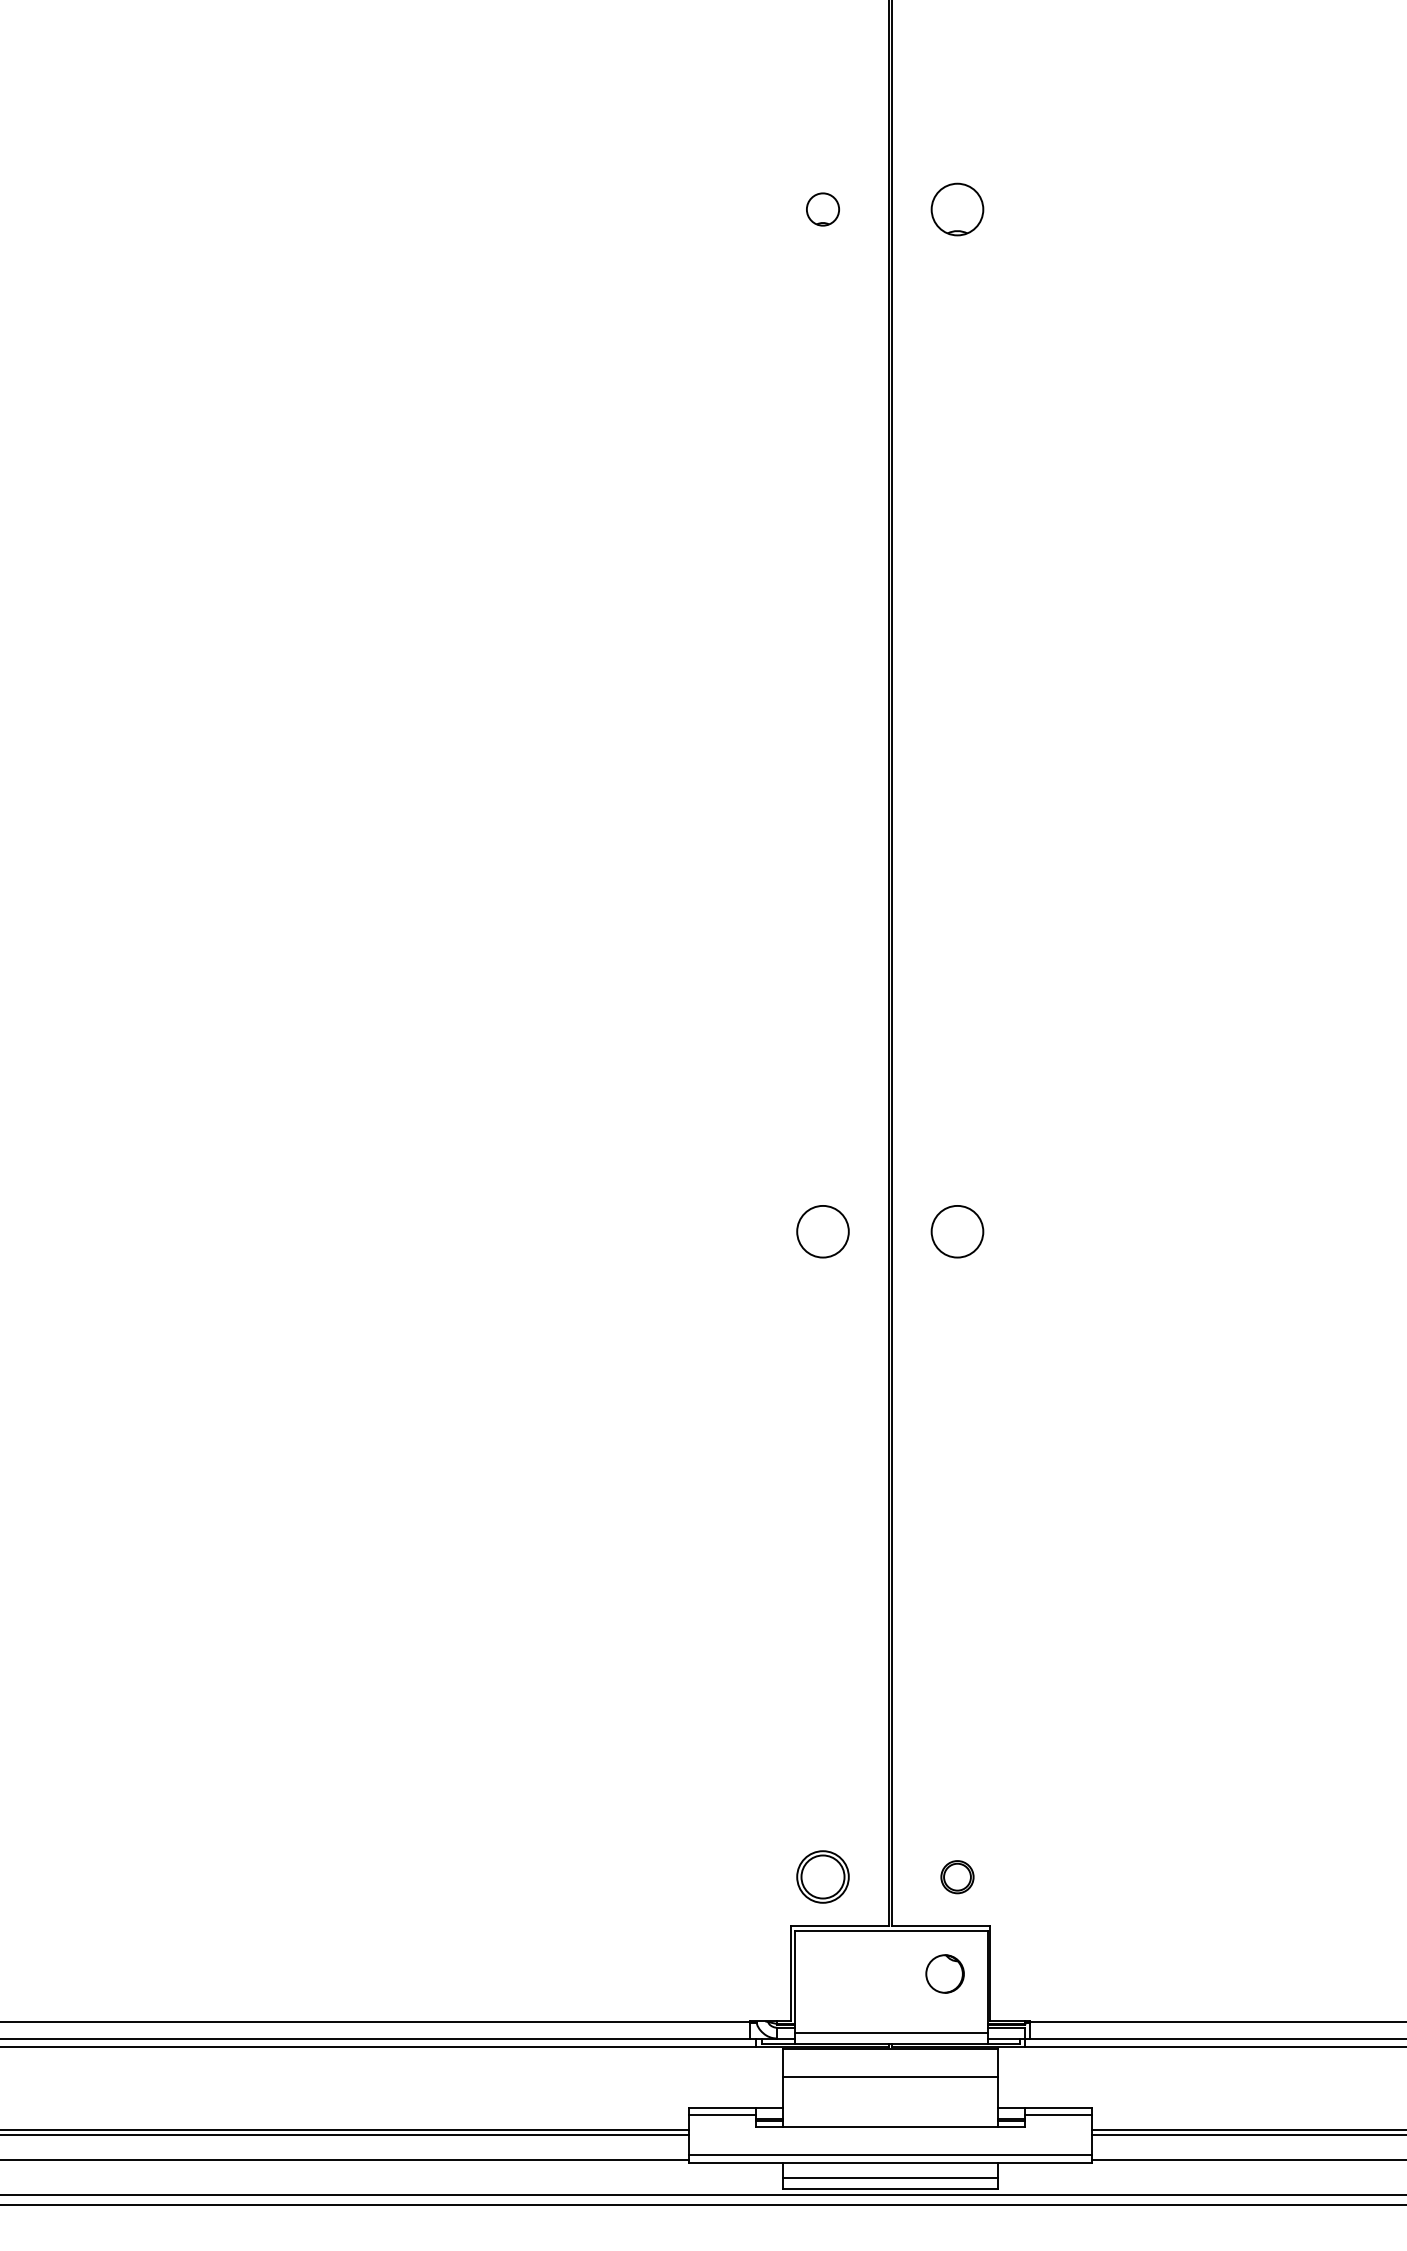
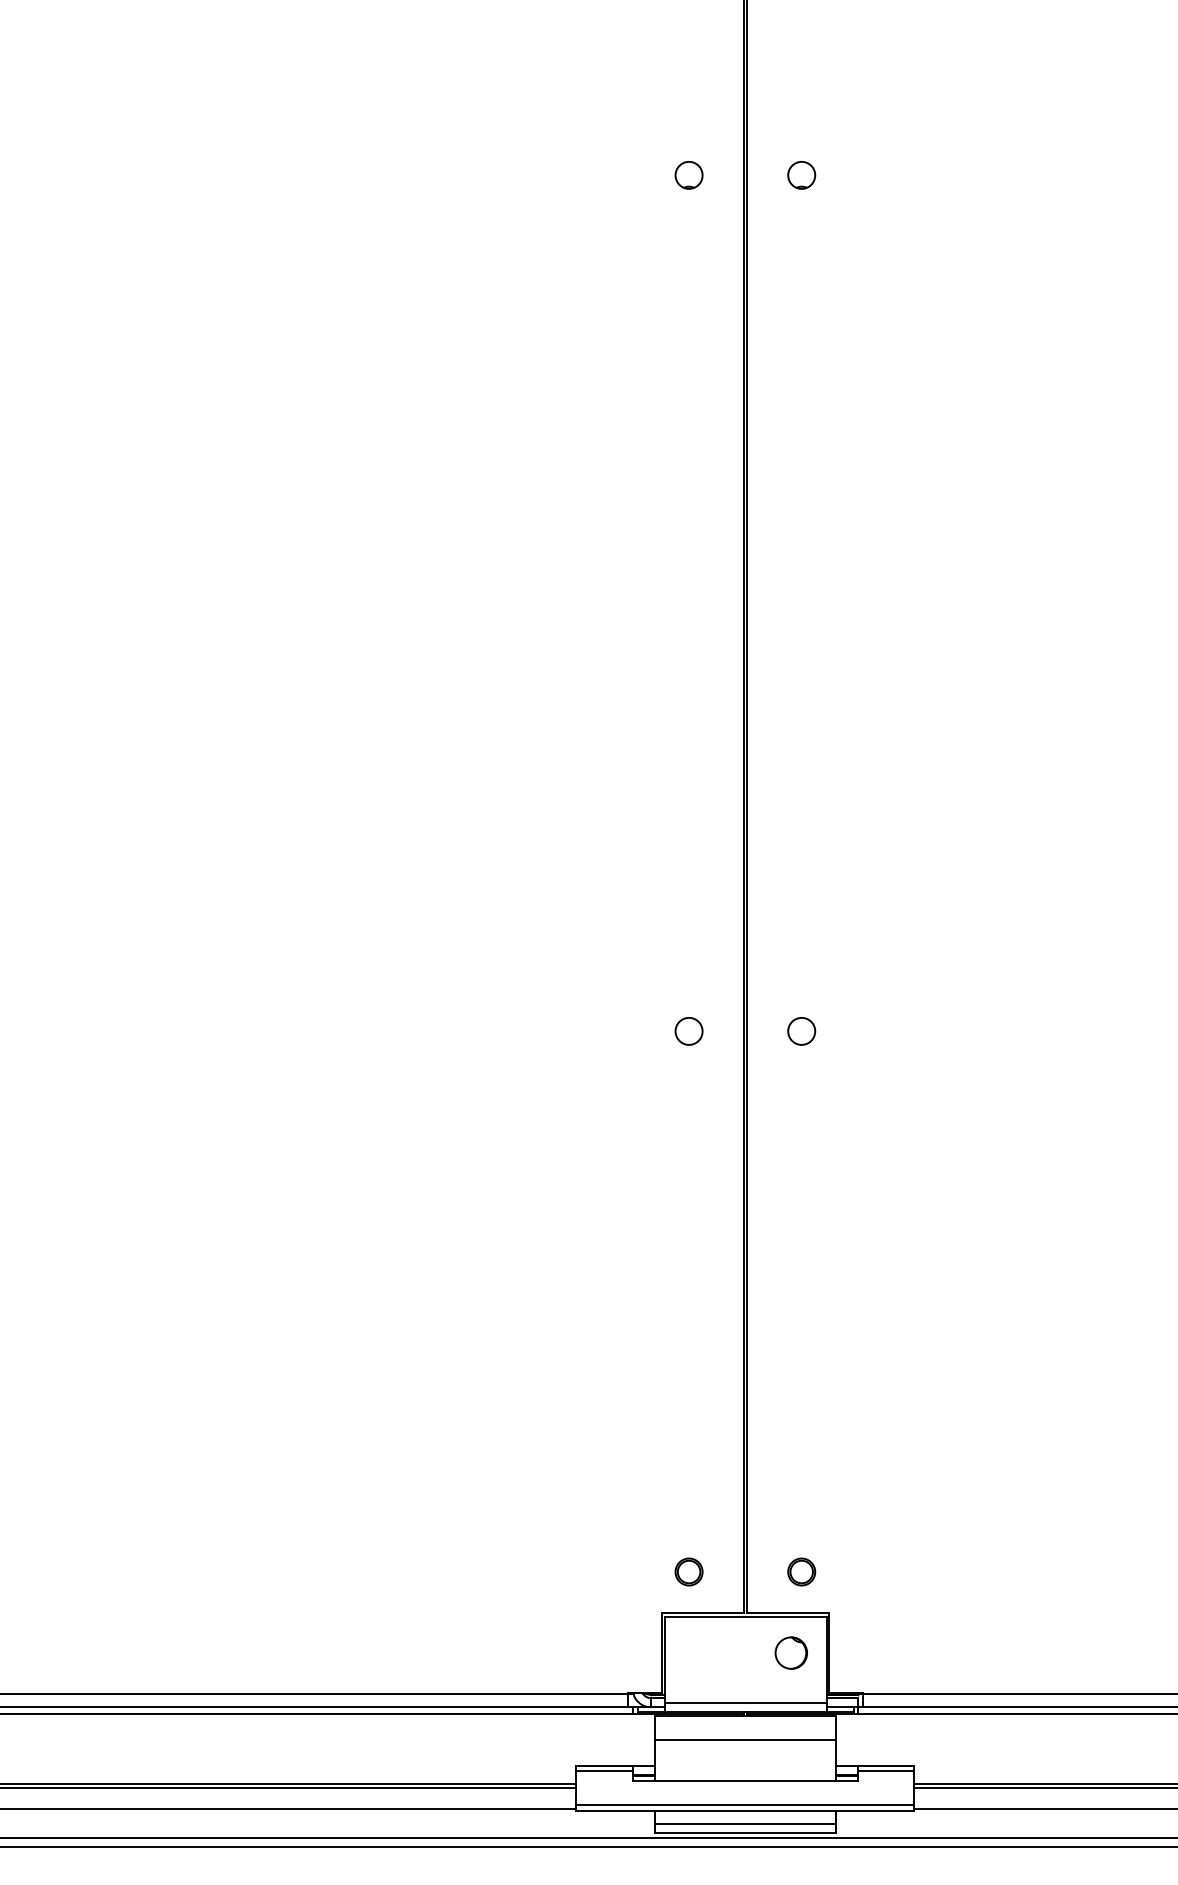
circle: (957, 209) -> (801, 175), size x0.62
circle: (822, 1231) -> (688, 1031), size x0.62
circle: (957, 1231) -> (801, 1031), size x0.62
part: (822, 1877) -> (688, 1572), size x0.62

